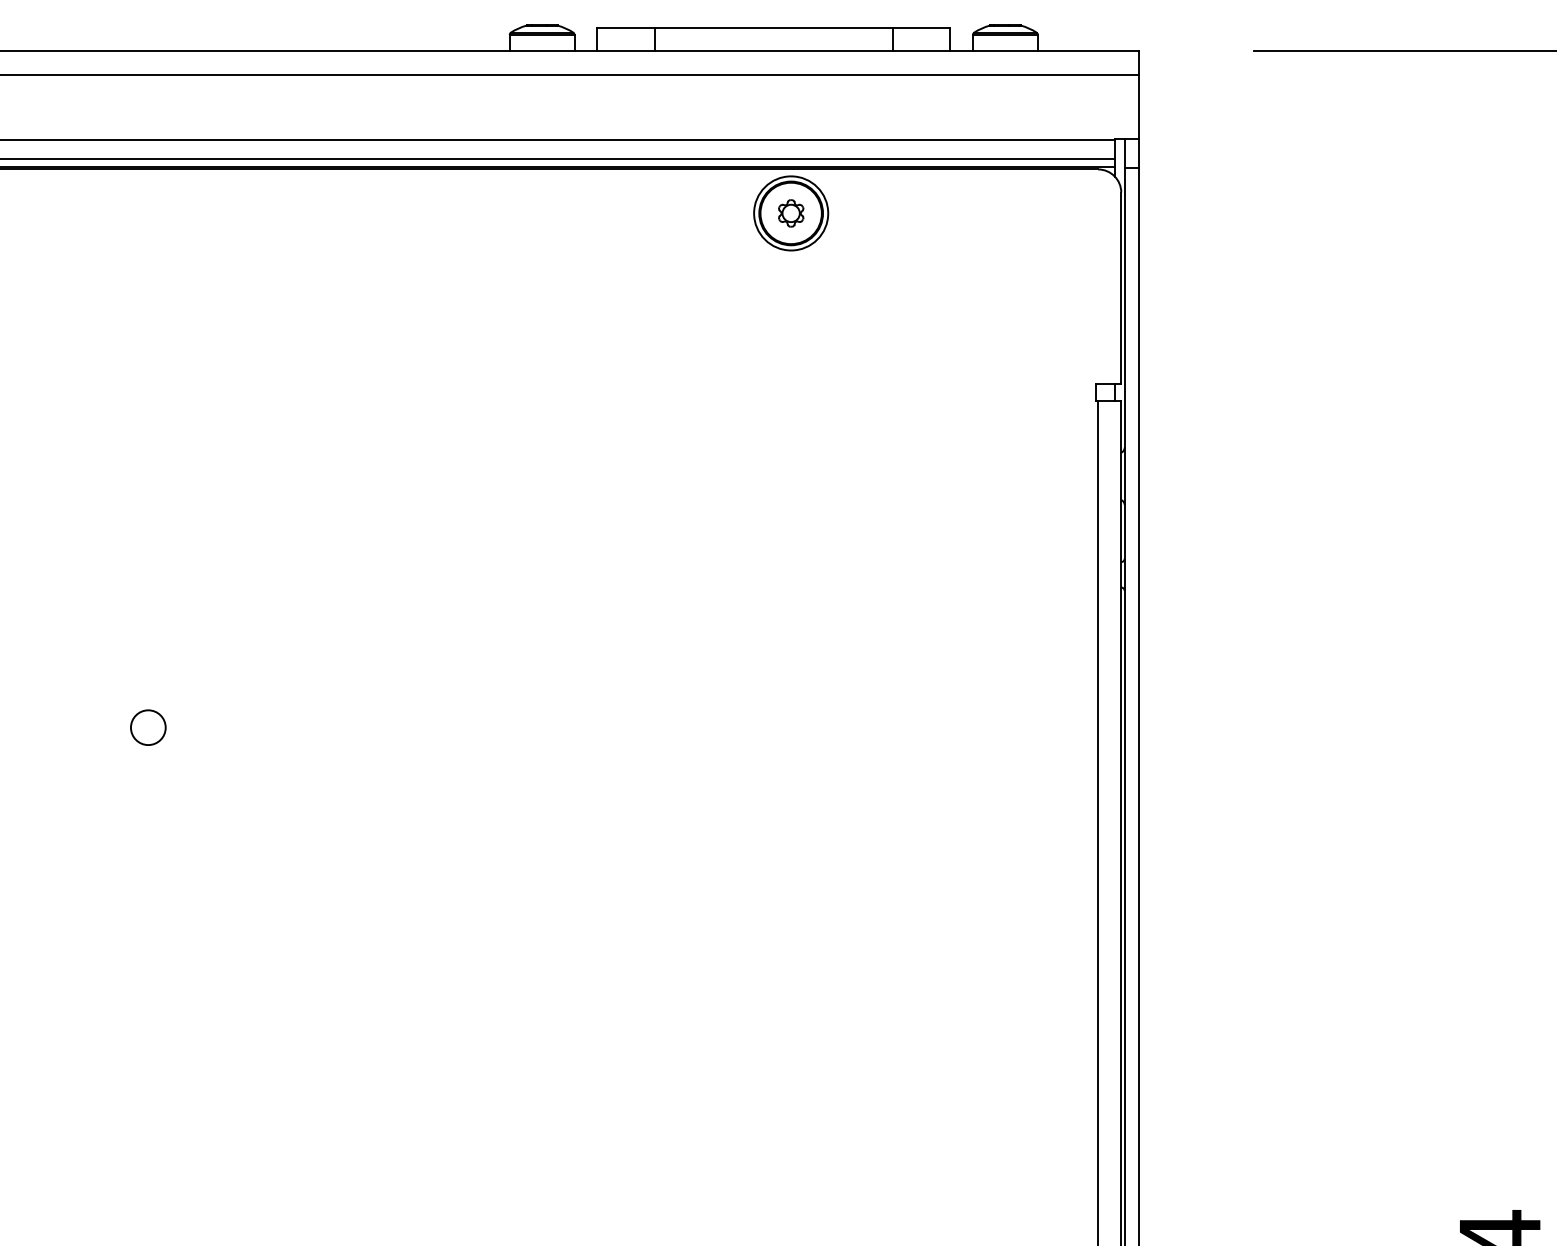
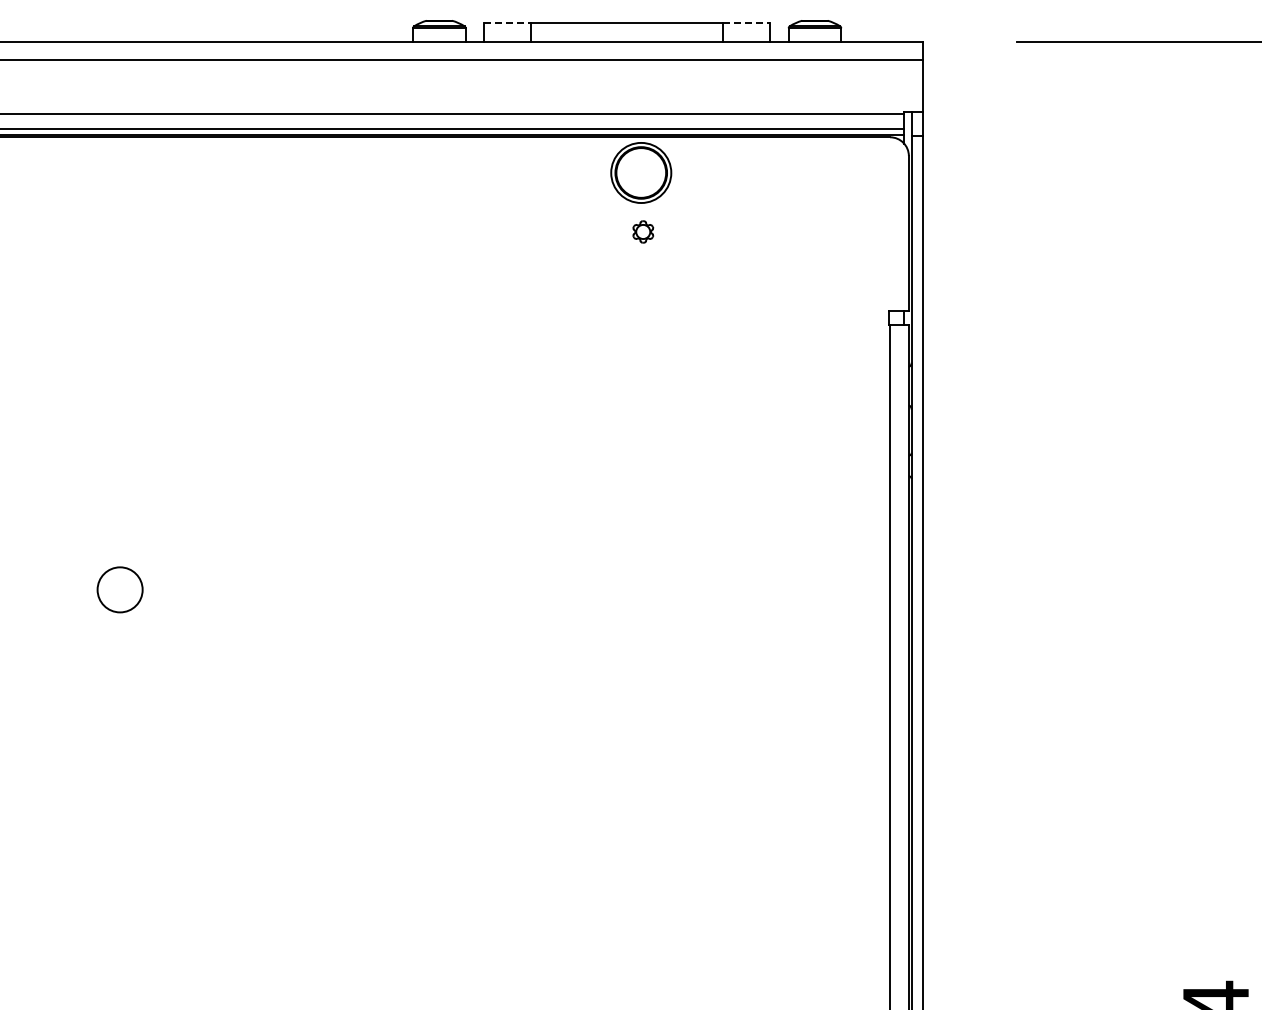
line: (626, 27) -> (507, 22), solid -> dashed
line: (922, 27) -> (747, 22), solid -> dashed
part: (791, 212) -> (643, 231), moved
circle: (148, 727) -> (120, 589), size x1.6

